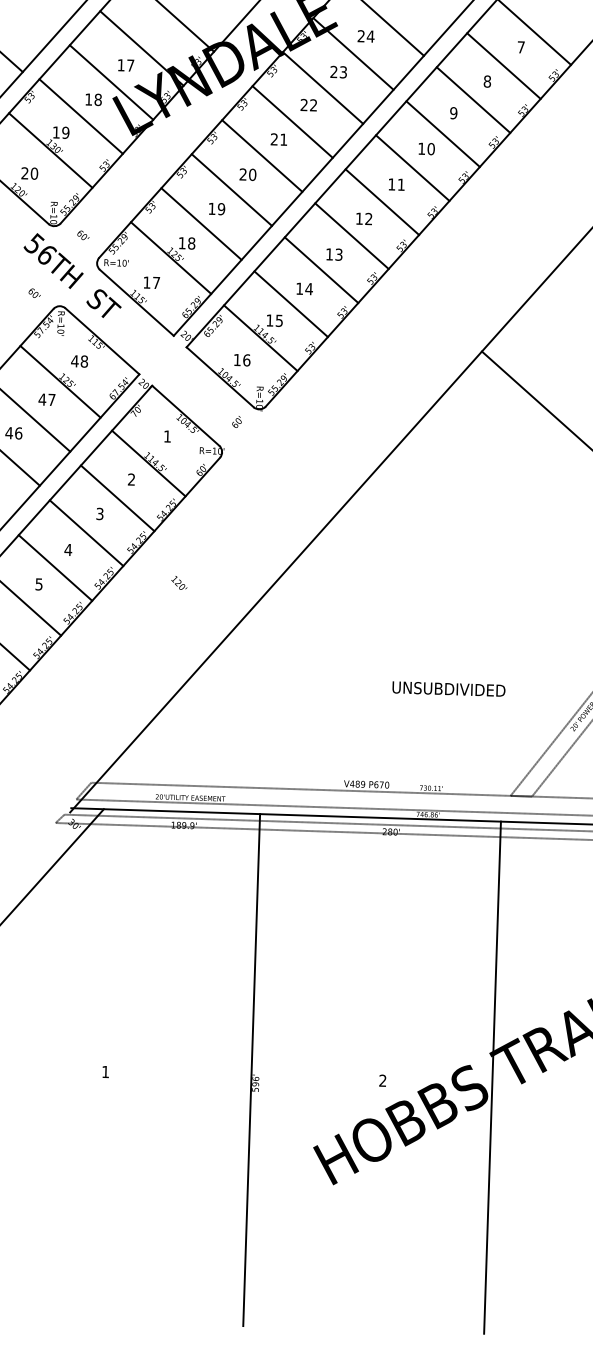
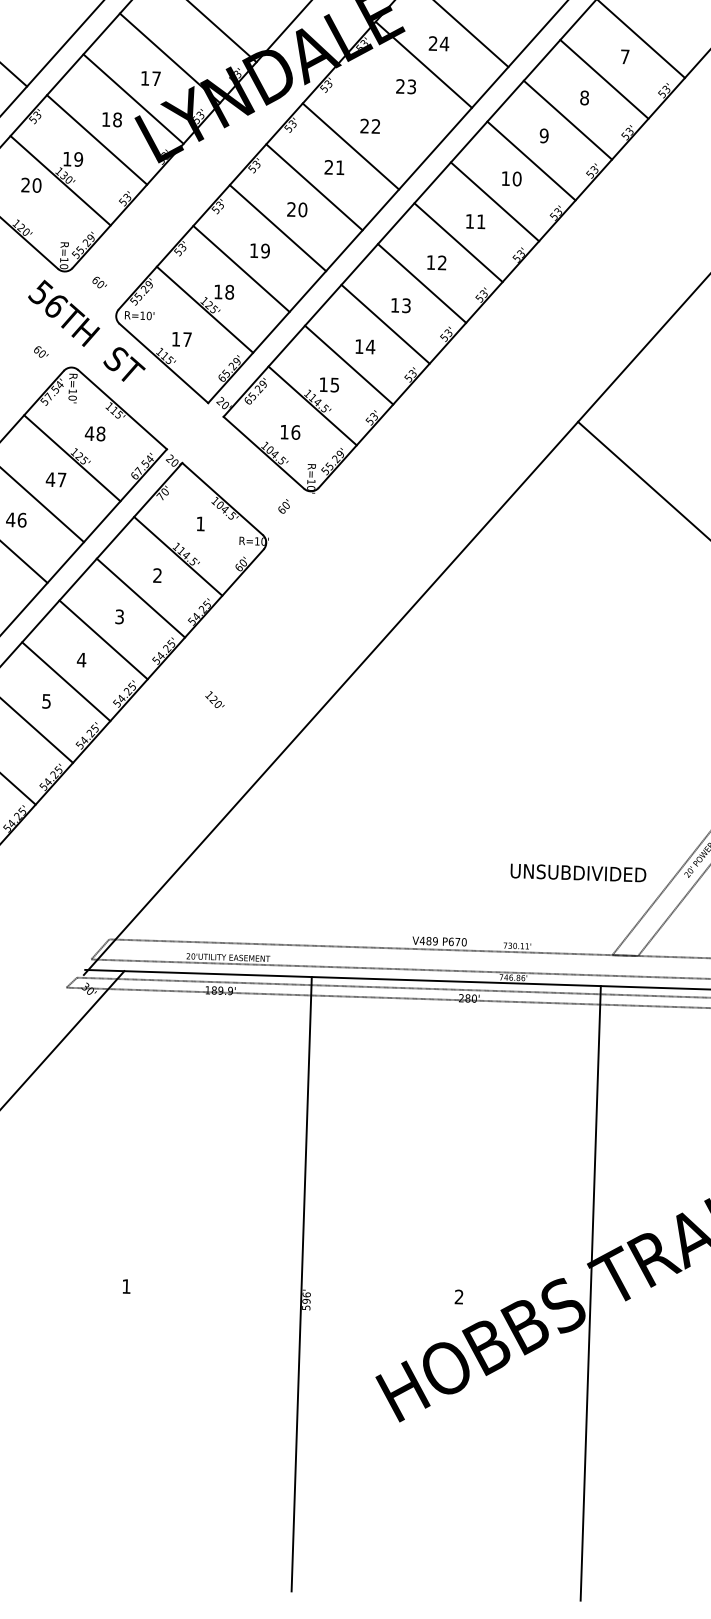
line: (323, 87) -> (387, 105), removed
text: (29, 172) -> (31, 184), moved
text: (448, 688) -> (578, 872), moved

